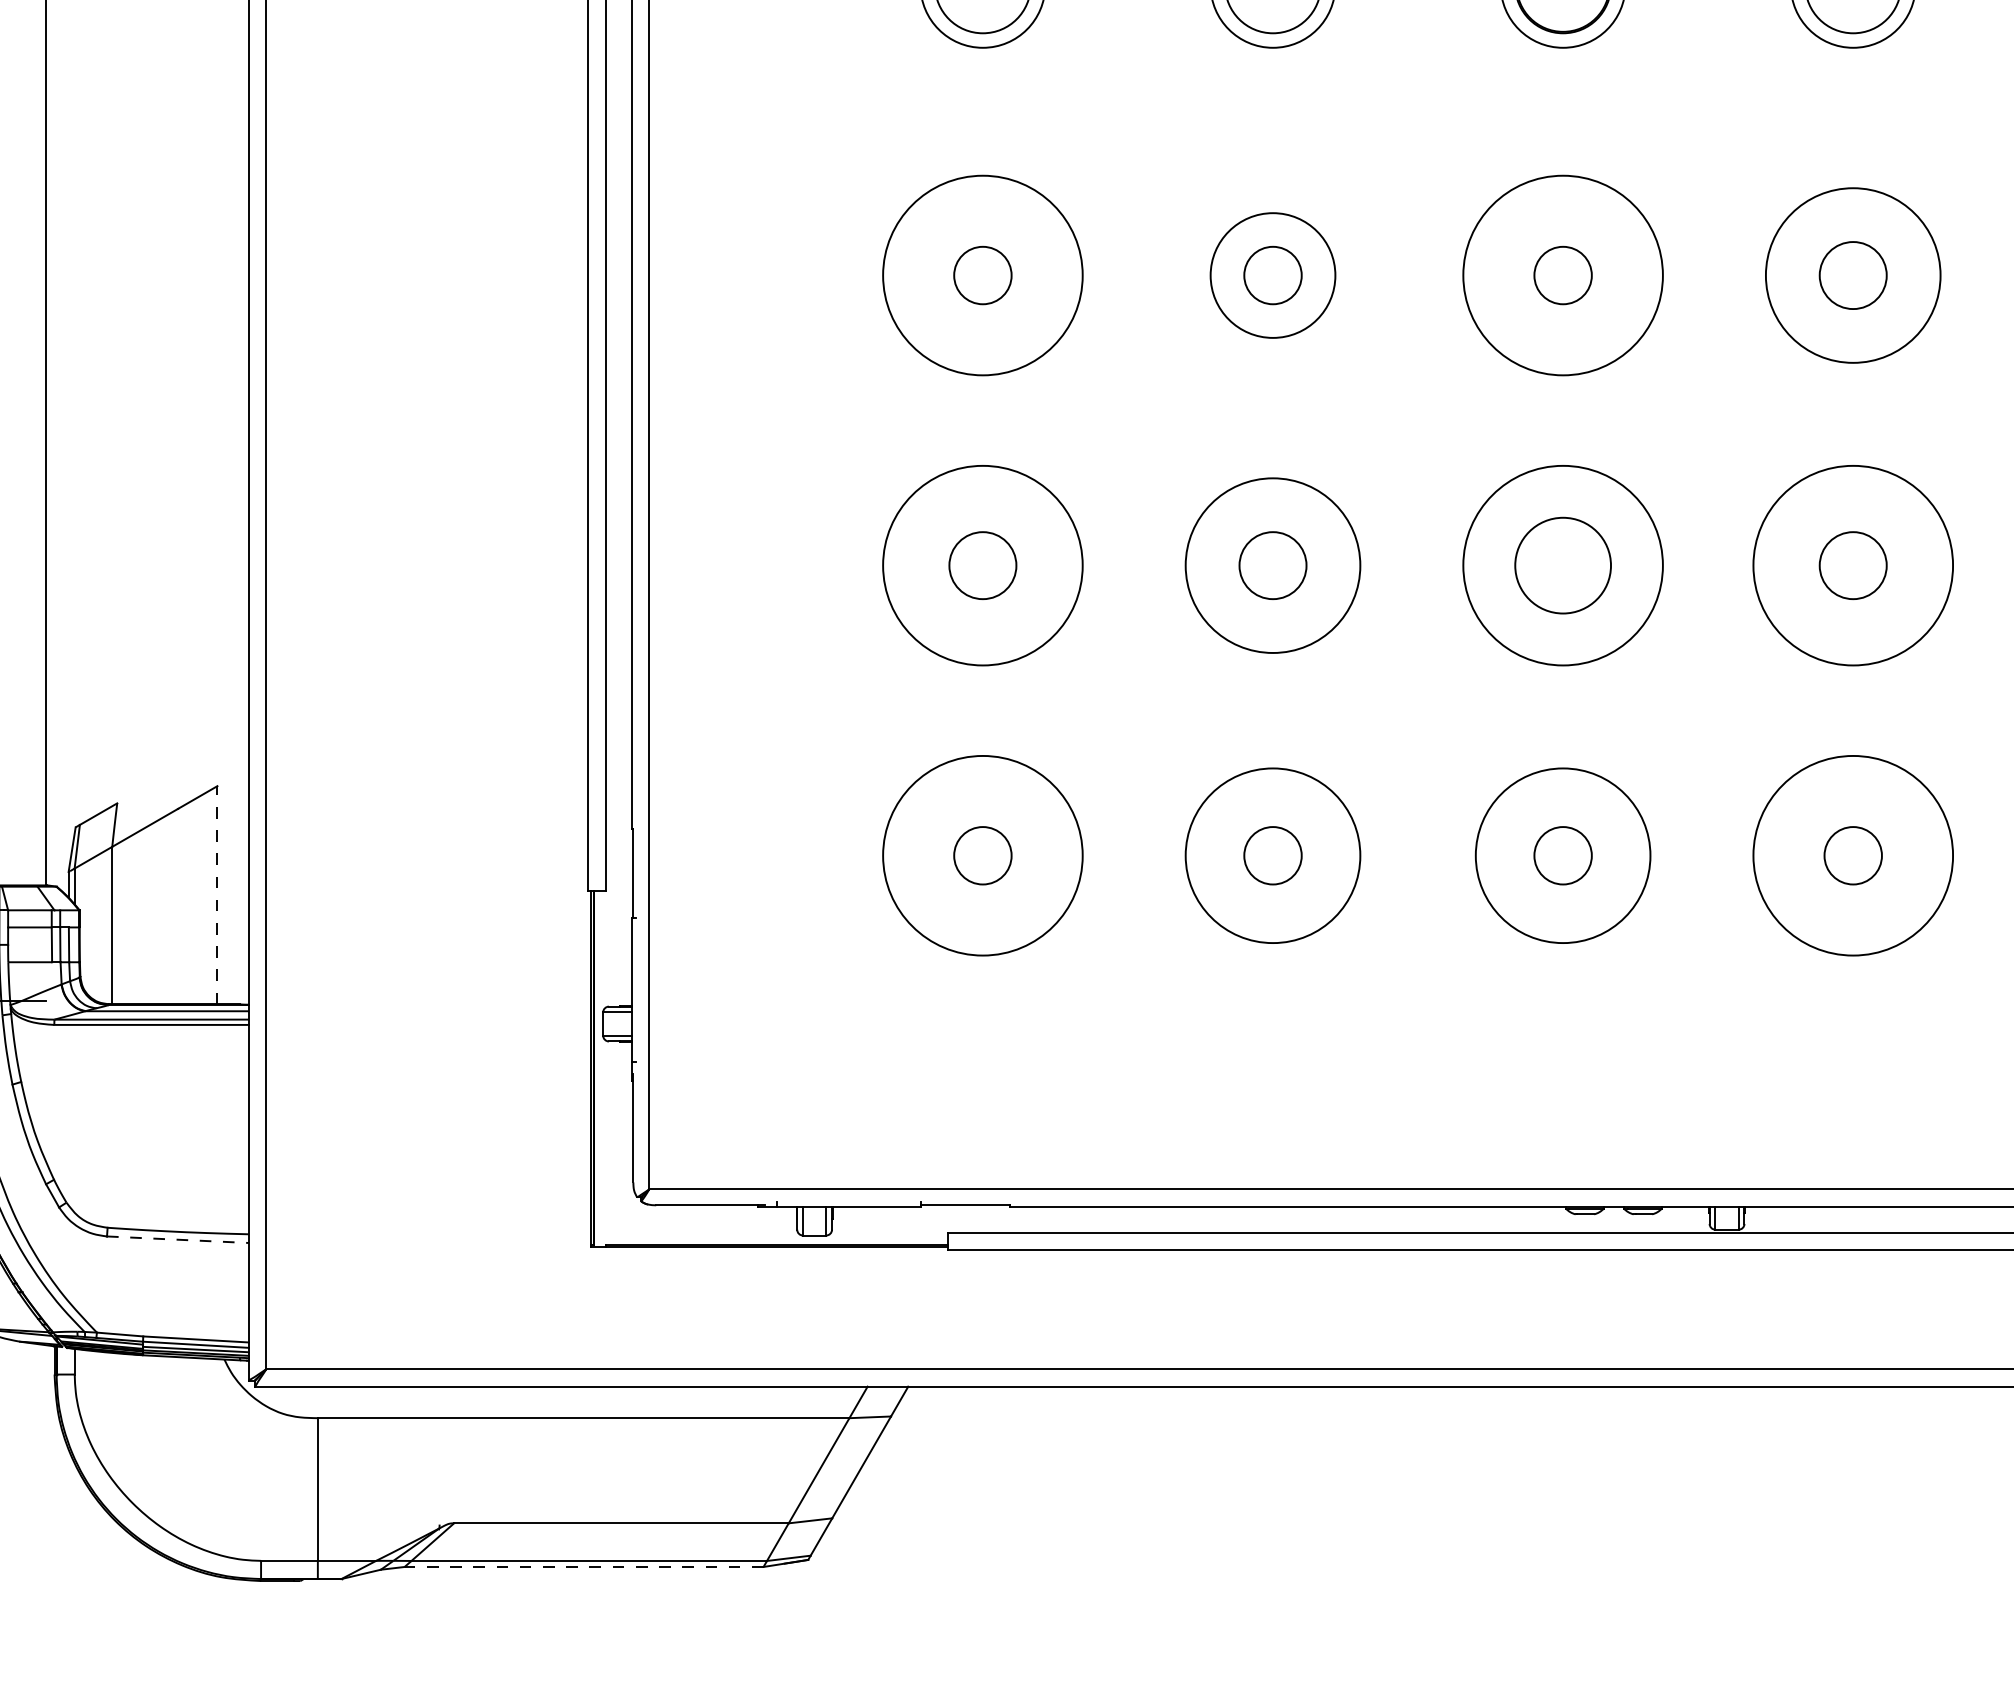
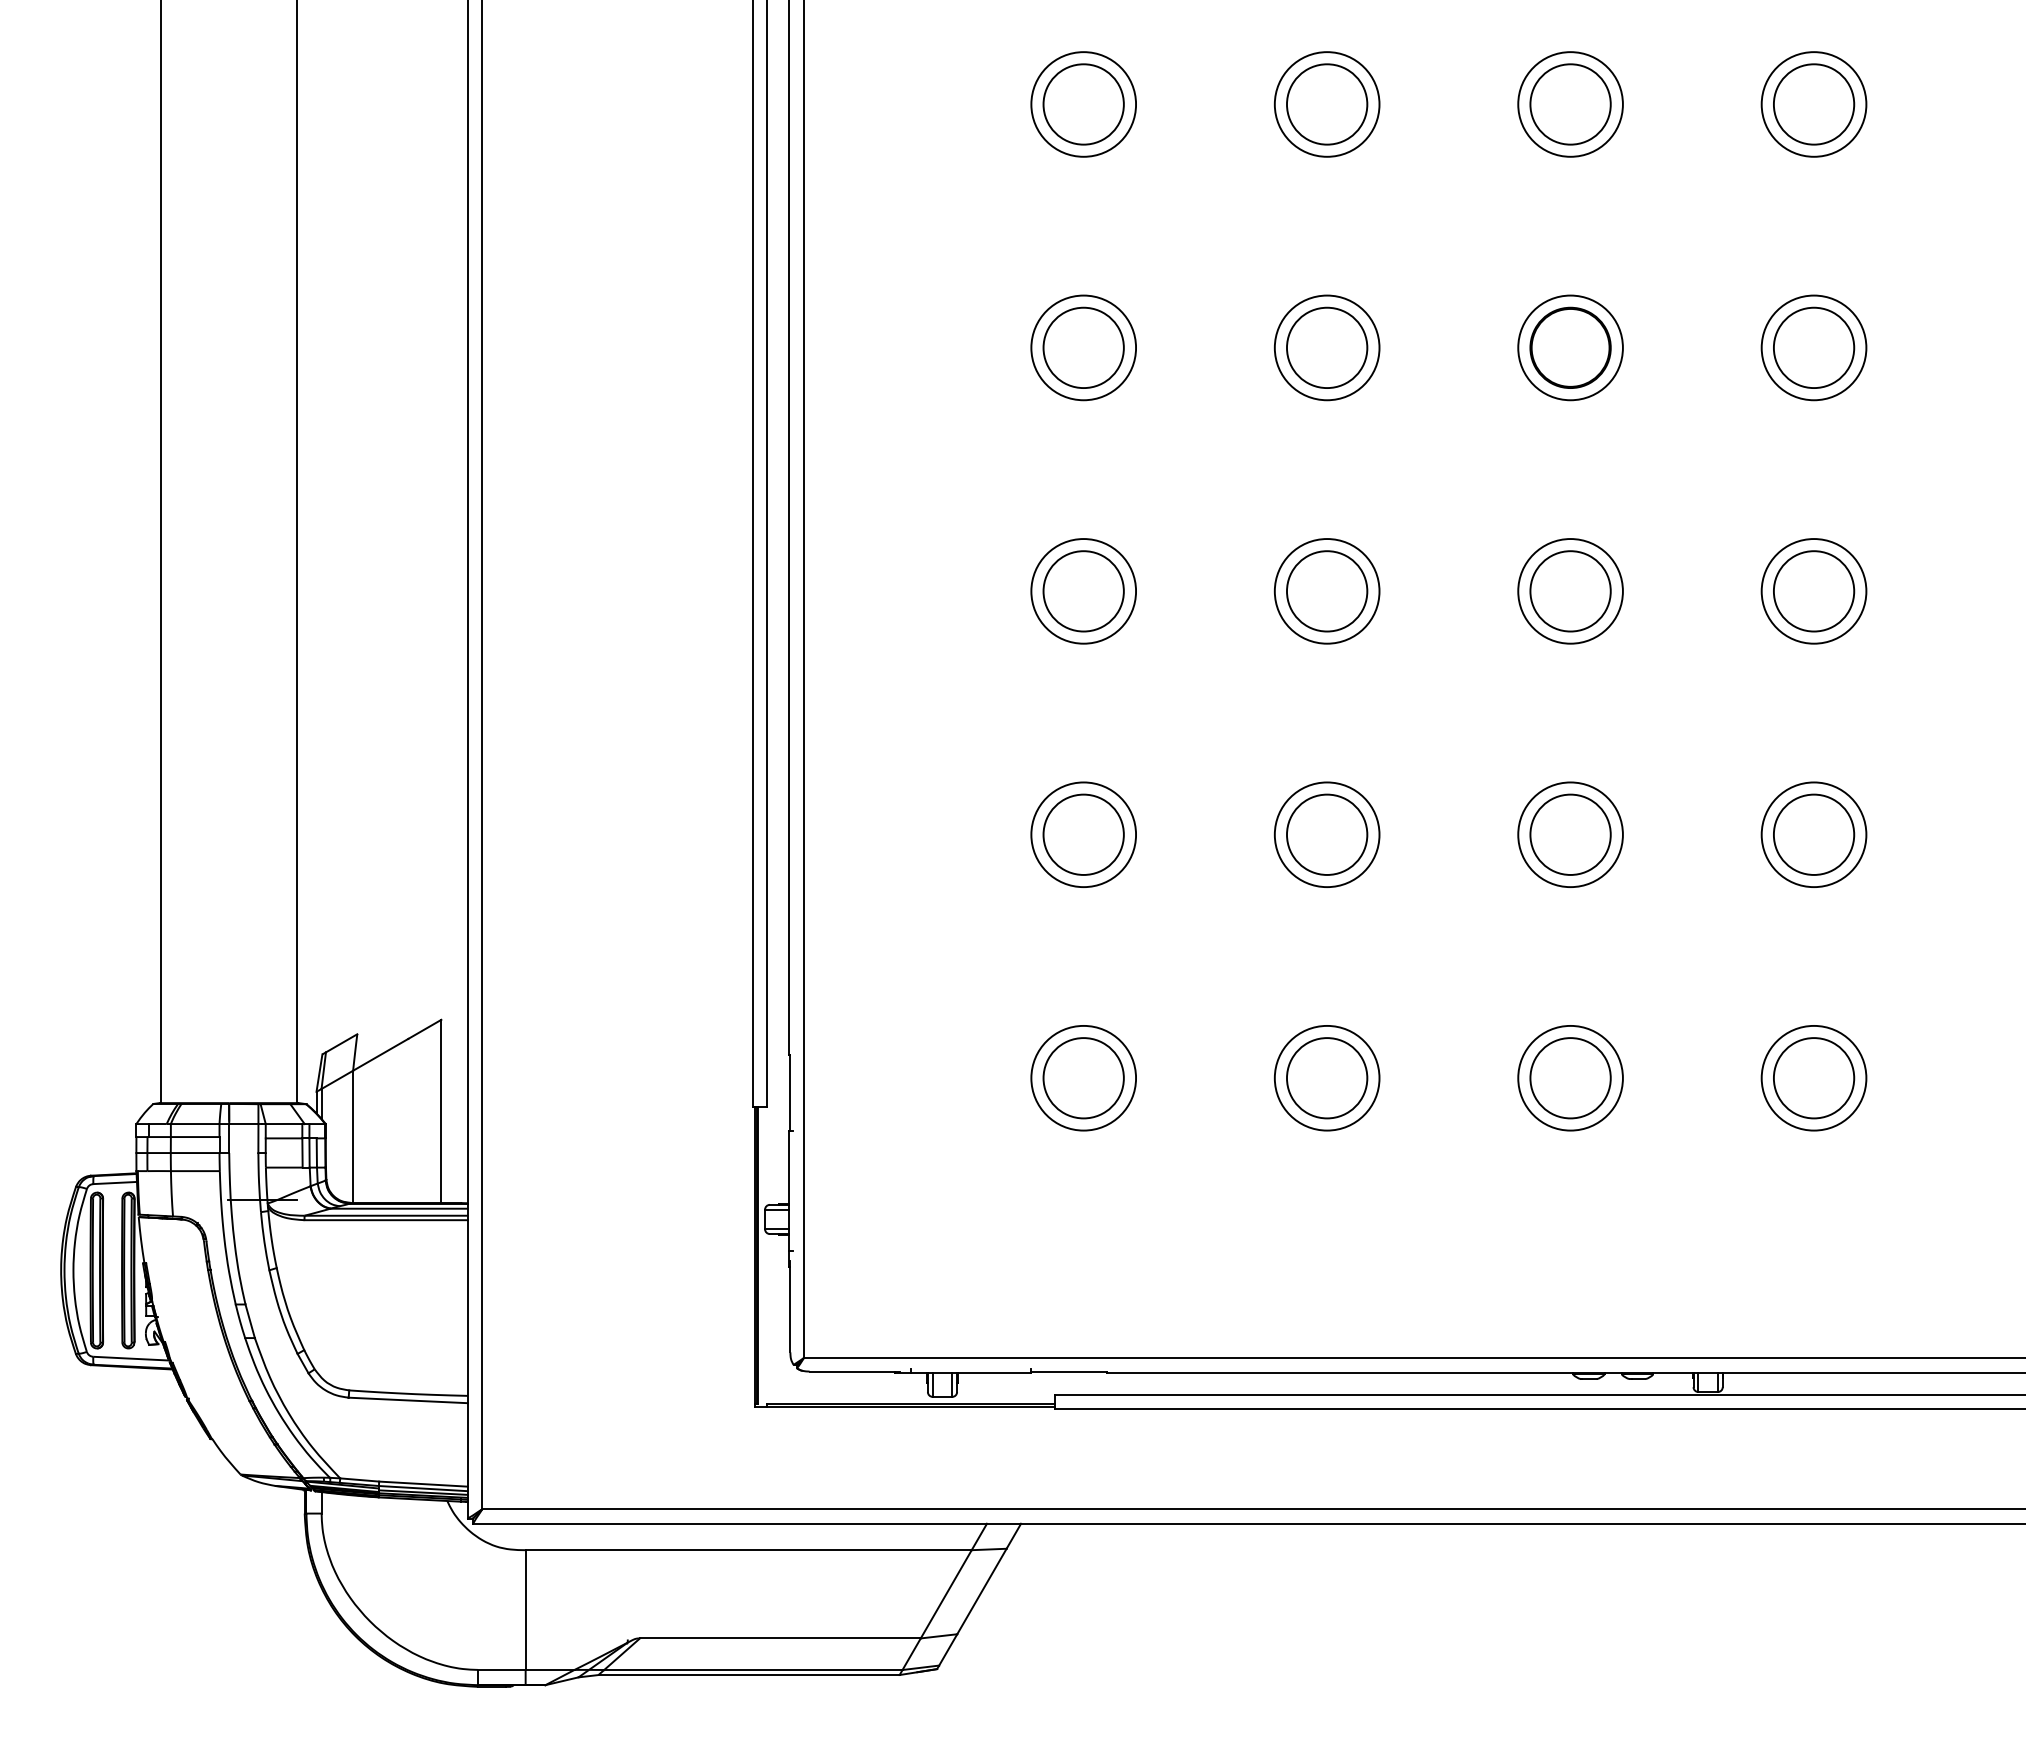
circle: (982, 275) -> (1083, 591), size x0.62
circle: (982, 275) -> (1083, 591), size x1.67
circle: (1272, 275) -> (1326, 591), size x1.67
circle: (1563, 275) -> (1570, 591), size x0.62
circle: (1563, 275) -> (1570, 591), size x1.67
circle: (1852, 275) -> (1813, 591), size x0.71
circle: (1852, 275) -> (1813, 591), size x1.43
circle: (982, 565) -> (1083, 834), size x0.62
circle: (982, 565) -> (1083, 834), size x1.43
circle: (1272, 565) -> (1326, 834), size x0.71
circle: (1272, 565) -> (1326, 834), size x1.43
circle: (1563, 565) -> (1570, 834), size x0.62
circle: (1852, 565) -> (1813, 834), size x0.62
circle: (1852, 565) -> (1813, 834), size x1.43
circle: (982, 854) -> (1083, 1077), size x0.62
circle: (1272, 854) -> (1326, 1077), size x0.71
circle: (1563, 854) -> (1570, 1077), size x0.71
circle: (1852, 854) -> (1813, 1077), size x0.62
circle: (982, 856) -> (1083, 1078), size x1.67
circle: (1272, 856) -> (1326, 1078), size x1.67
circle: (1563, 856) -> (1570, 1078), size x1.67
circle: (1852, 856) -> (1813, 1078), size x1.67
line: (217, 895) -> (441, 1111), dashed -> solid
line: (178, 1239) -> (408, 1400), dashed -> solid
line: (584, 1567) -> (749, 1675), dashed -> solid

